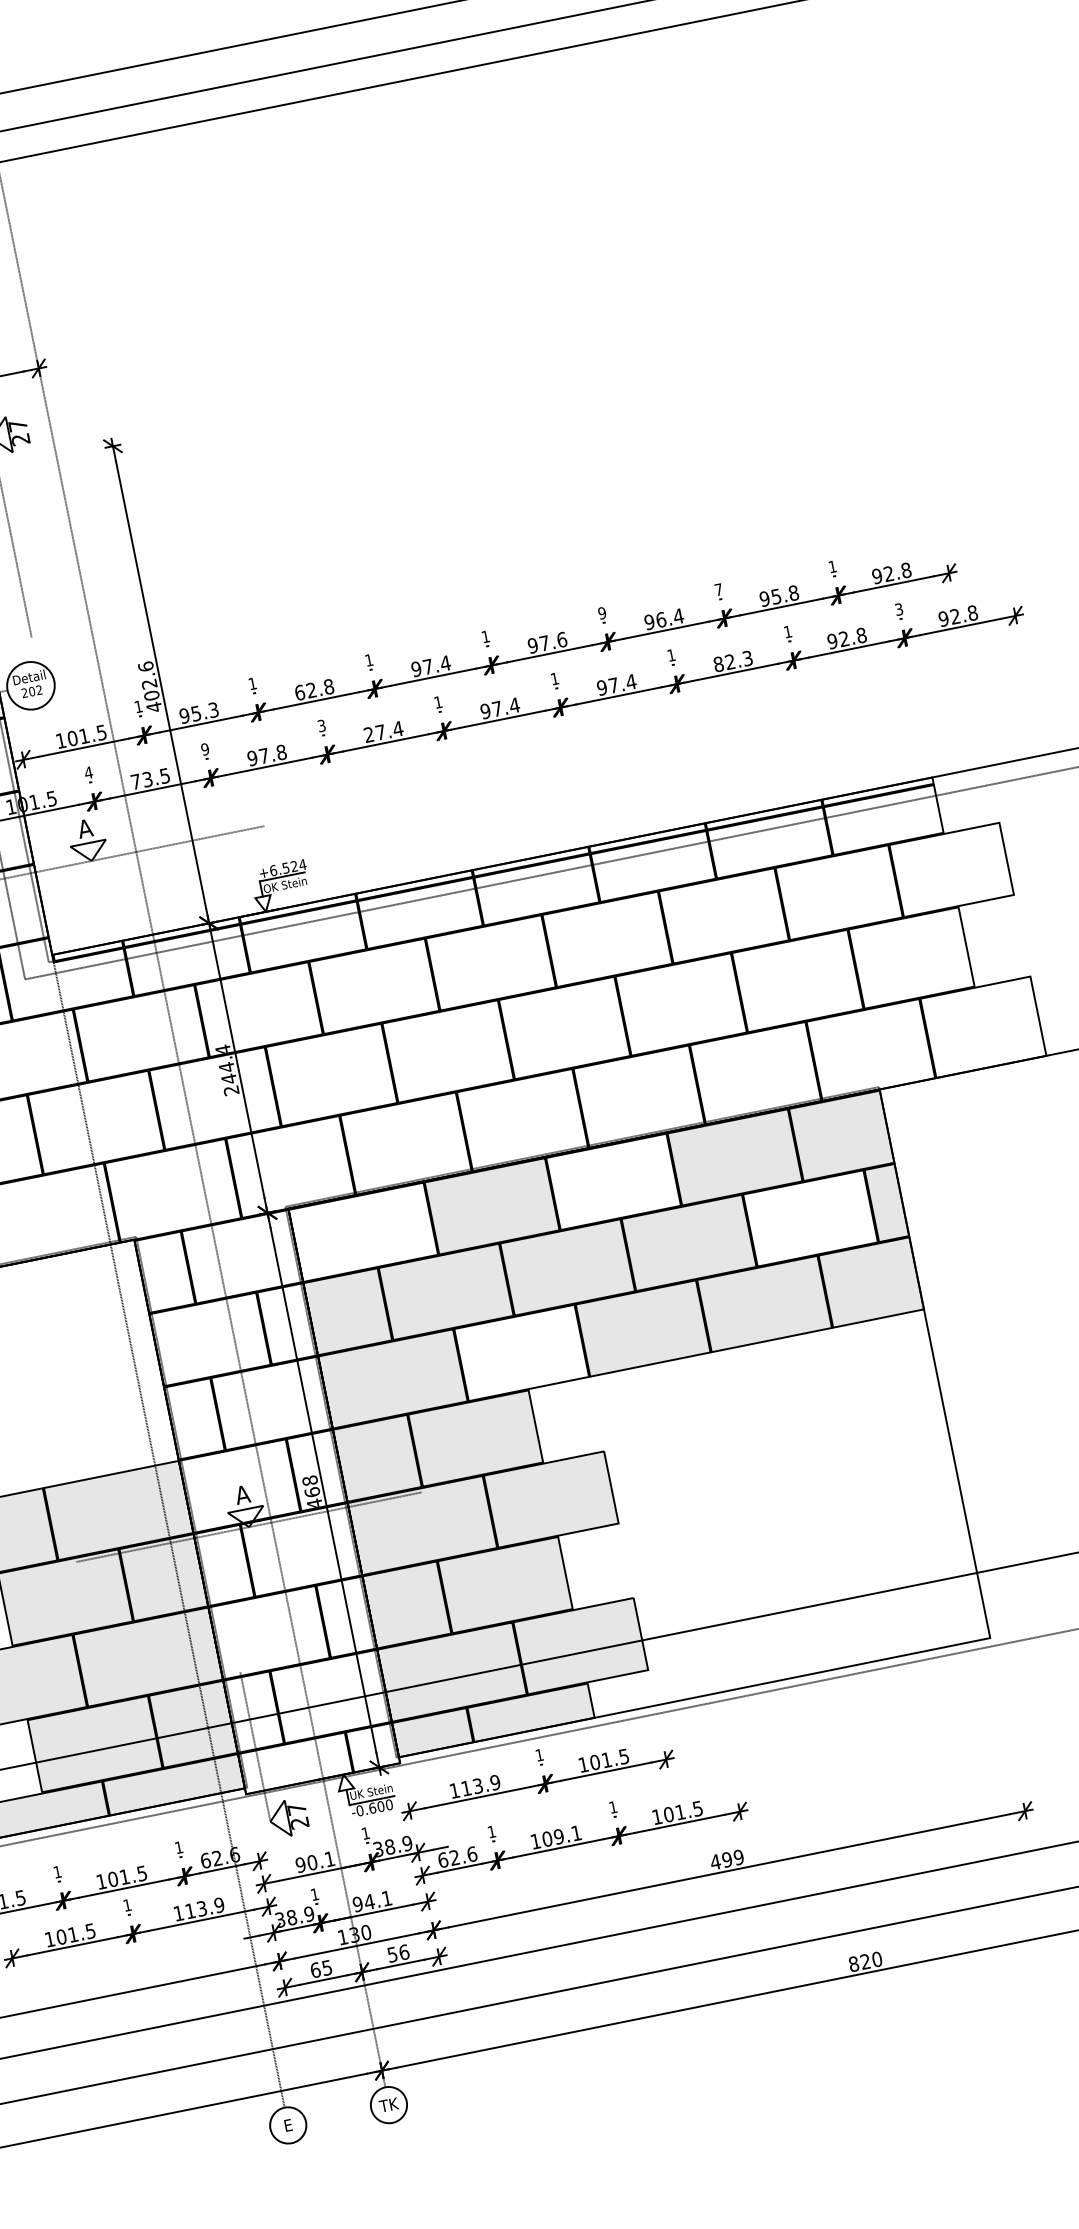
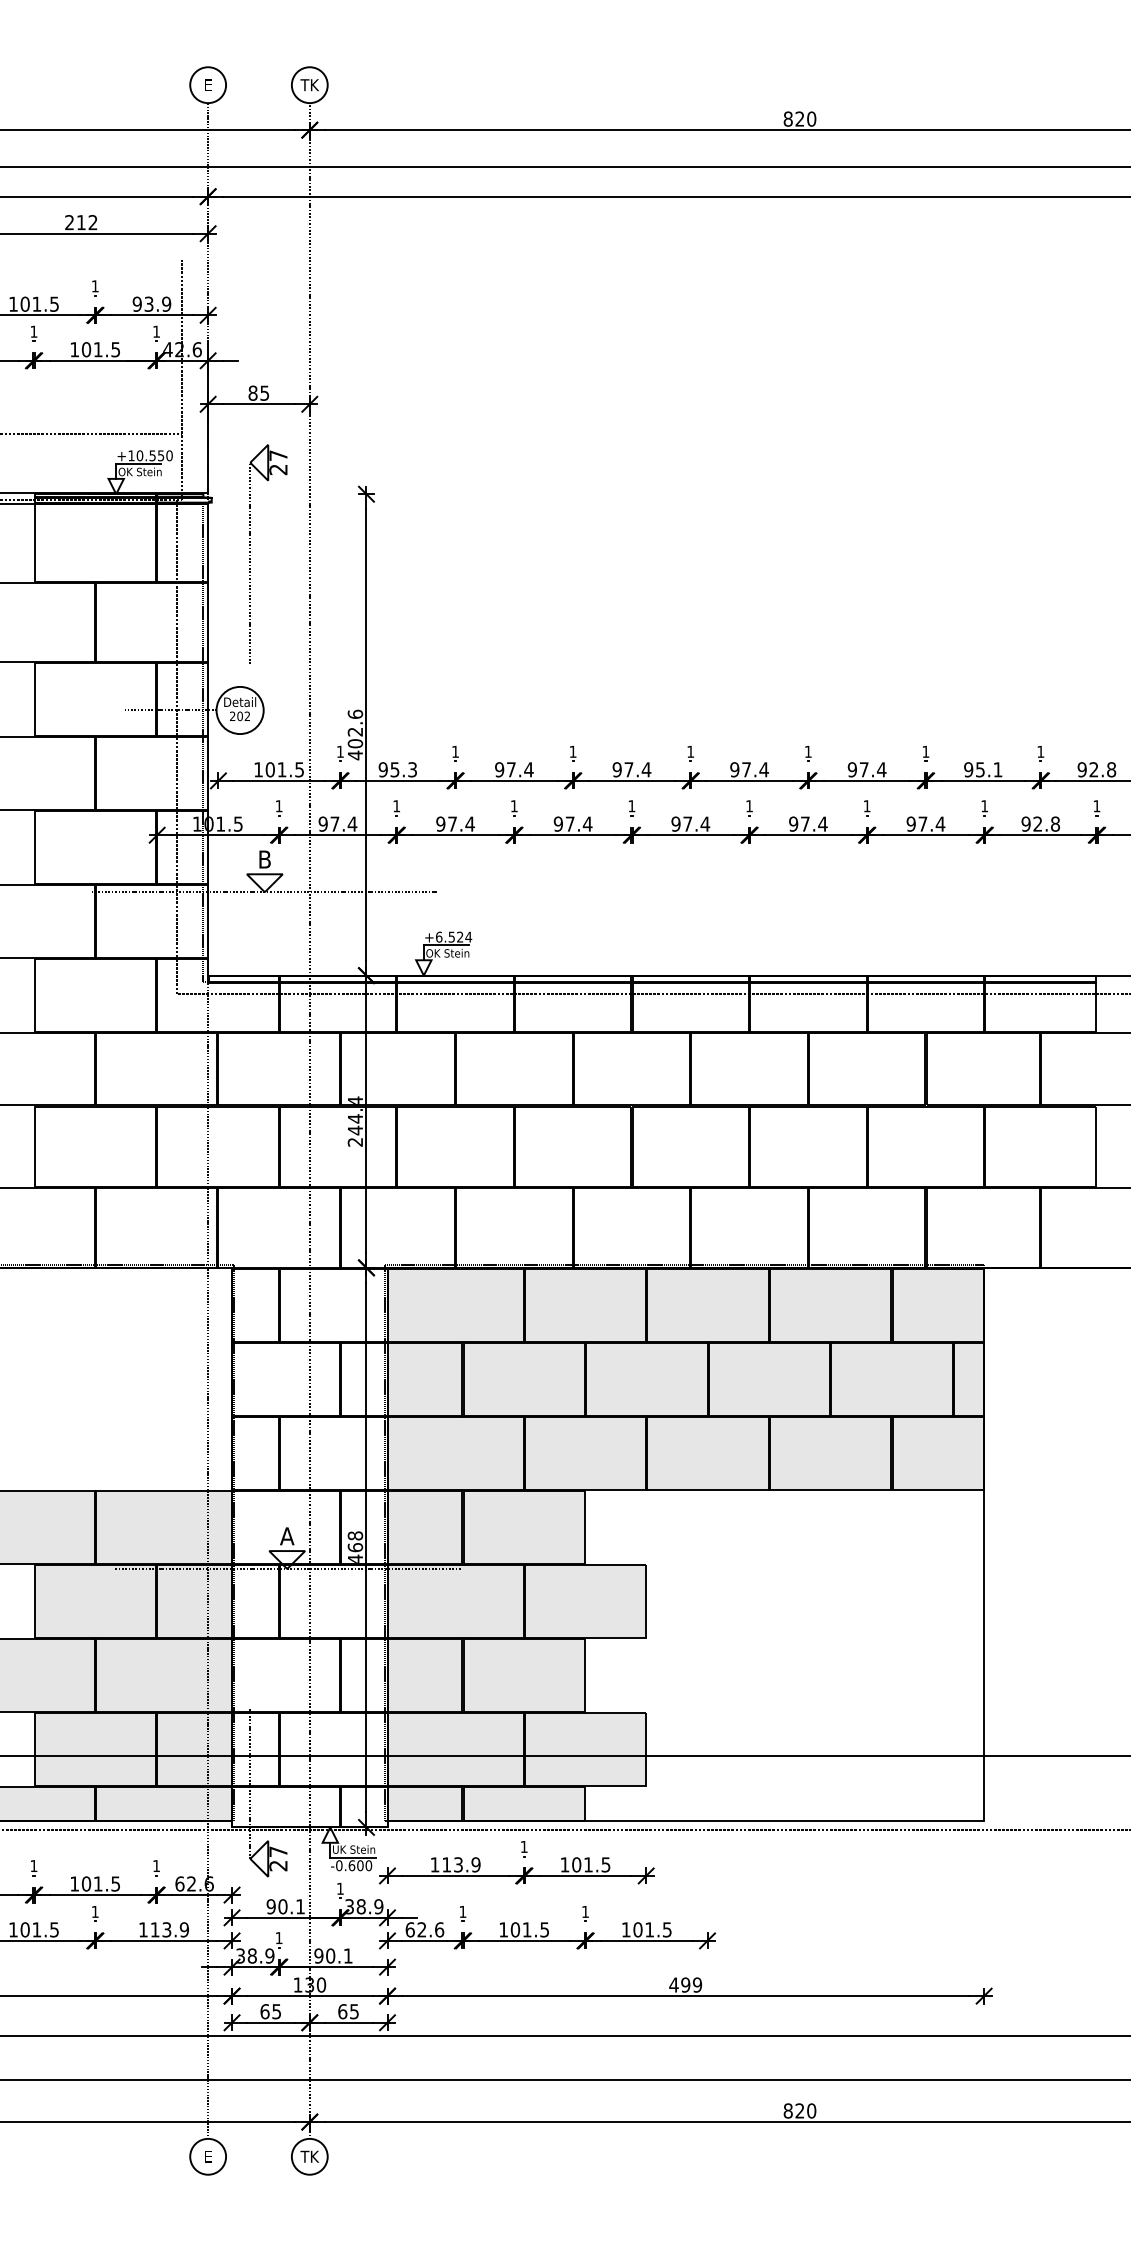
text: (718, 589) -> (925, 751), 7 -> 1
text: (793, 592) -> (997, 769), 95.8 -> 95.1
text: (898, 609) -> (1096, 806), 3 -> 1
text: (601, 613) -> (807, 751), 9 -> 1
text: (660, 619) -> (863, 769), 96.4 -> 97.4
text: (561, 639) -> (763, 769), 97.6 -> 97.4
text: (732, 660) -> (925, 823), 82.3 -> 97.4
text: (314, 689) -> (514, 769), 62.8 -> 97.4
text: (321, 726) -> (513, 806), 3 -> 1
text: (368, 734) -> (557, 823), 27.4 -> 97.4
text: (205, 749) -> (396, 806), 9 -> 1
text: (280, 751) -> (469, 823), 97.8 -> 97.4
text: (88, 773) -> (278, 806), 4 -> 1
text: (150, 778) -> (337, 823), 73.5 -> 97.4
text: (84, 828) -> (264, 859), A -> B
fill: (612, 1182) -> (707, 1305), added
fill: (810, 1218) -> (891, 1379), added
fill: (363, 1232) -> (455, 1305), added
fill: (521, 1353) -> (585, 1453), added
text: (567, 1834) -> (535, 1929), 109.1 -> 101.5
text: (369, 1901) -> (330, 1955), 94.1 -> 90.1
text: (398, 1953) -> (348, 2011), 56 -> 65

